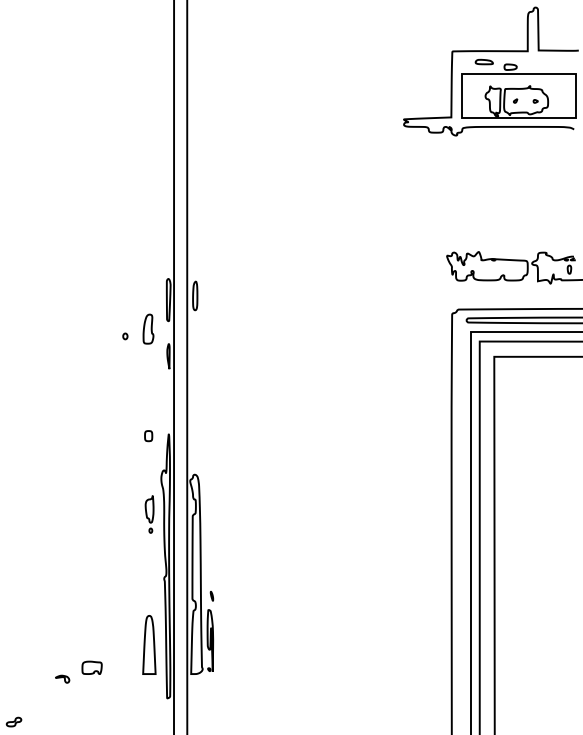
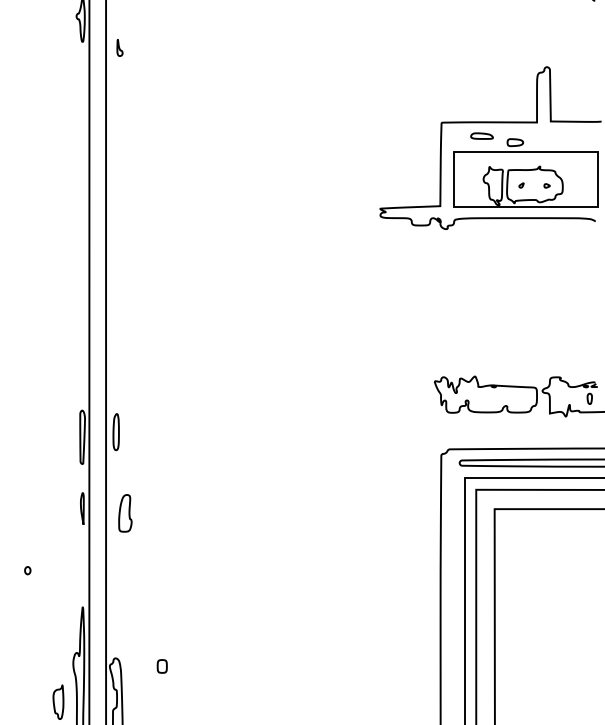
part: (148, 328) -> (125, 512), moved
part: (125, 336) -> (27, 570), moved
part: (148, 436) -> (162, 666), moved

